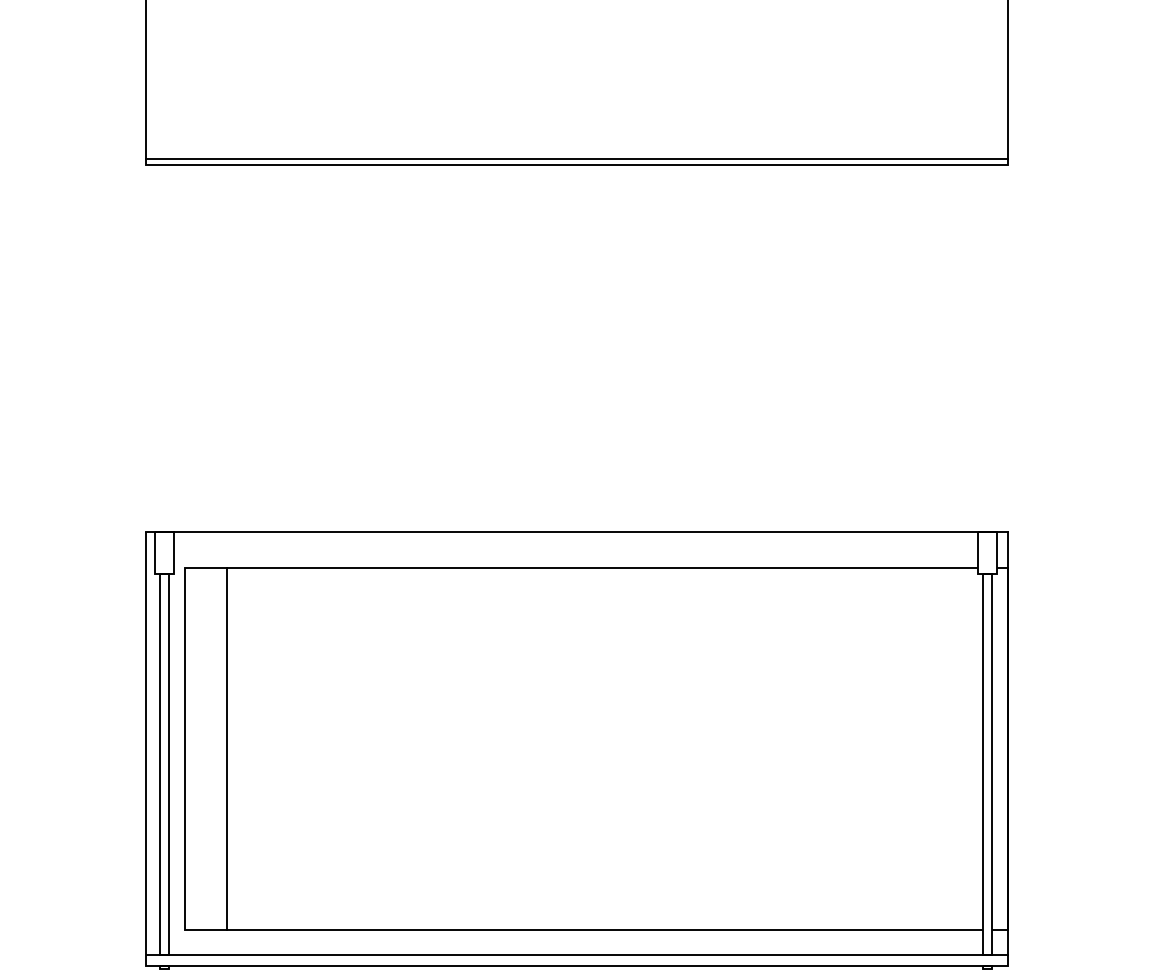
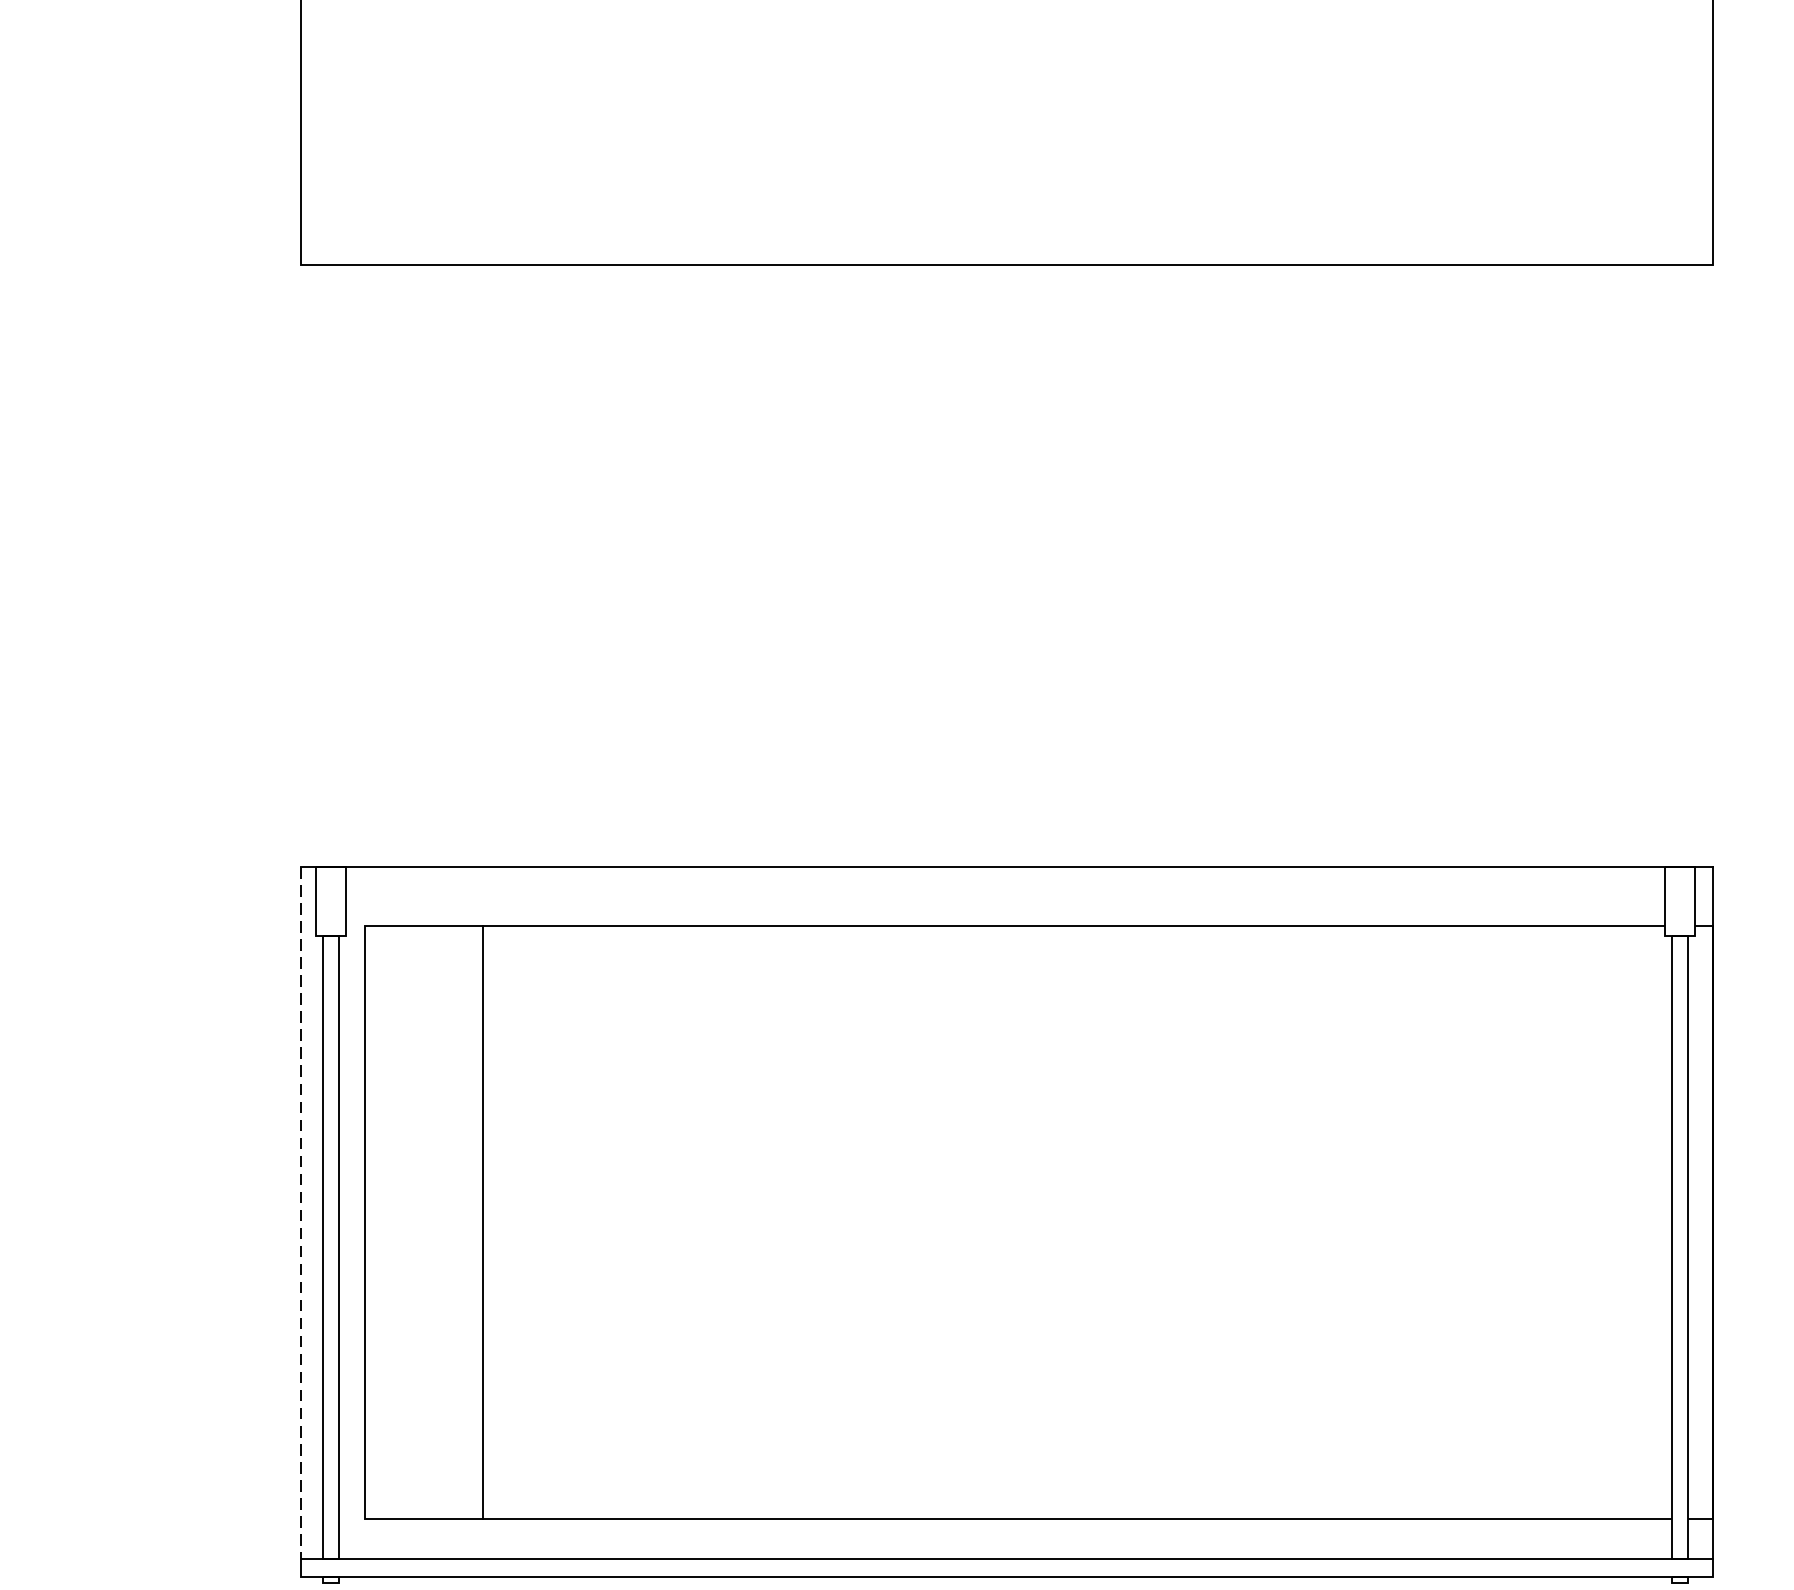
line: (576, 158) -> (1006, 254), removed
line: (146, 744) -> (301, 1214), solid -> dashed
line: (227, 749) -> (483, 1222), moved

